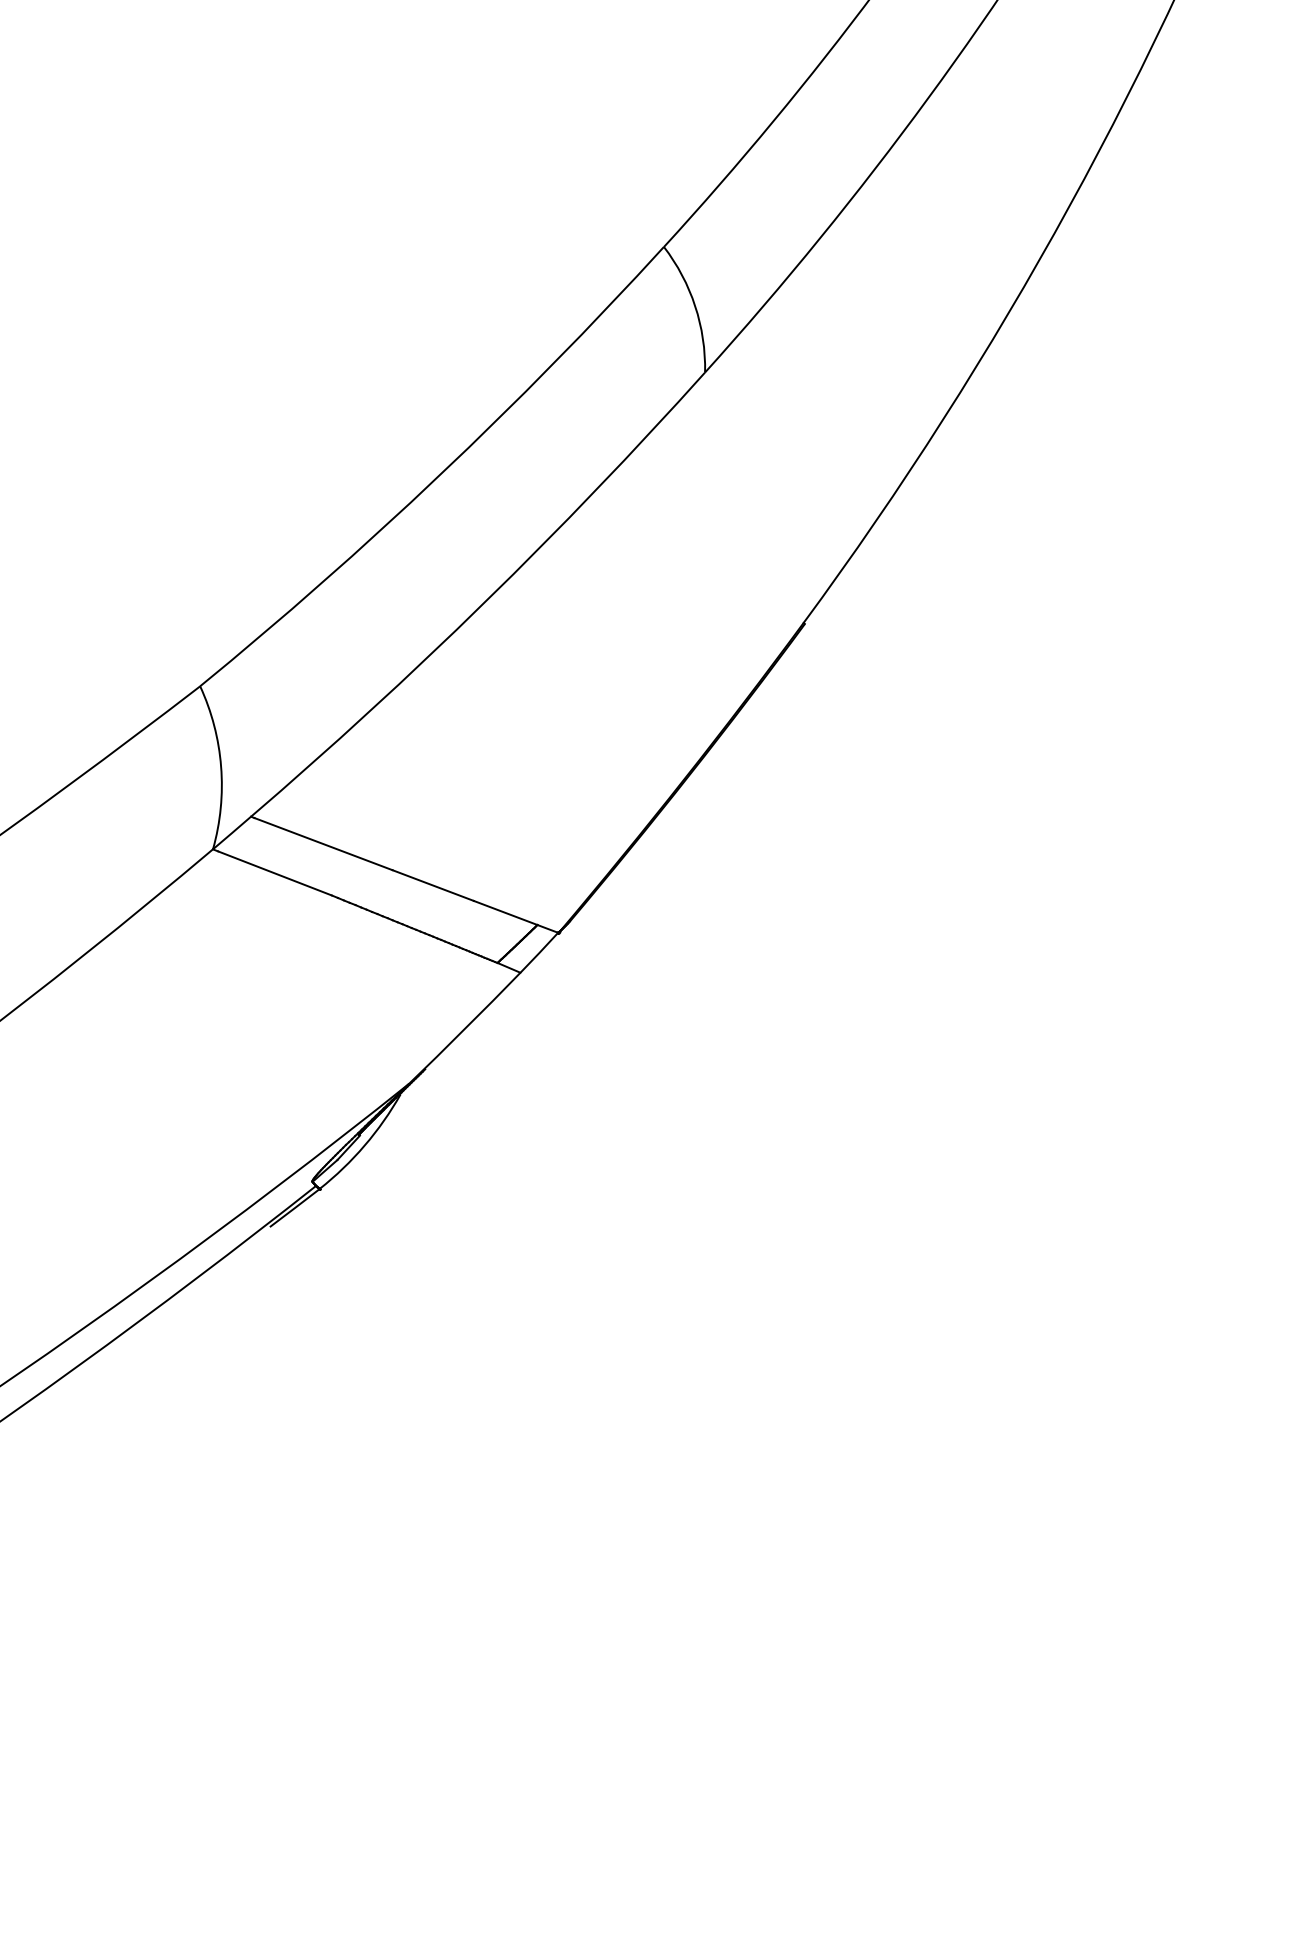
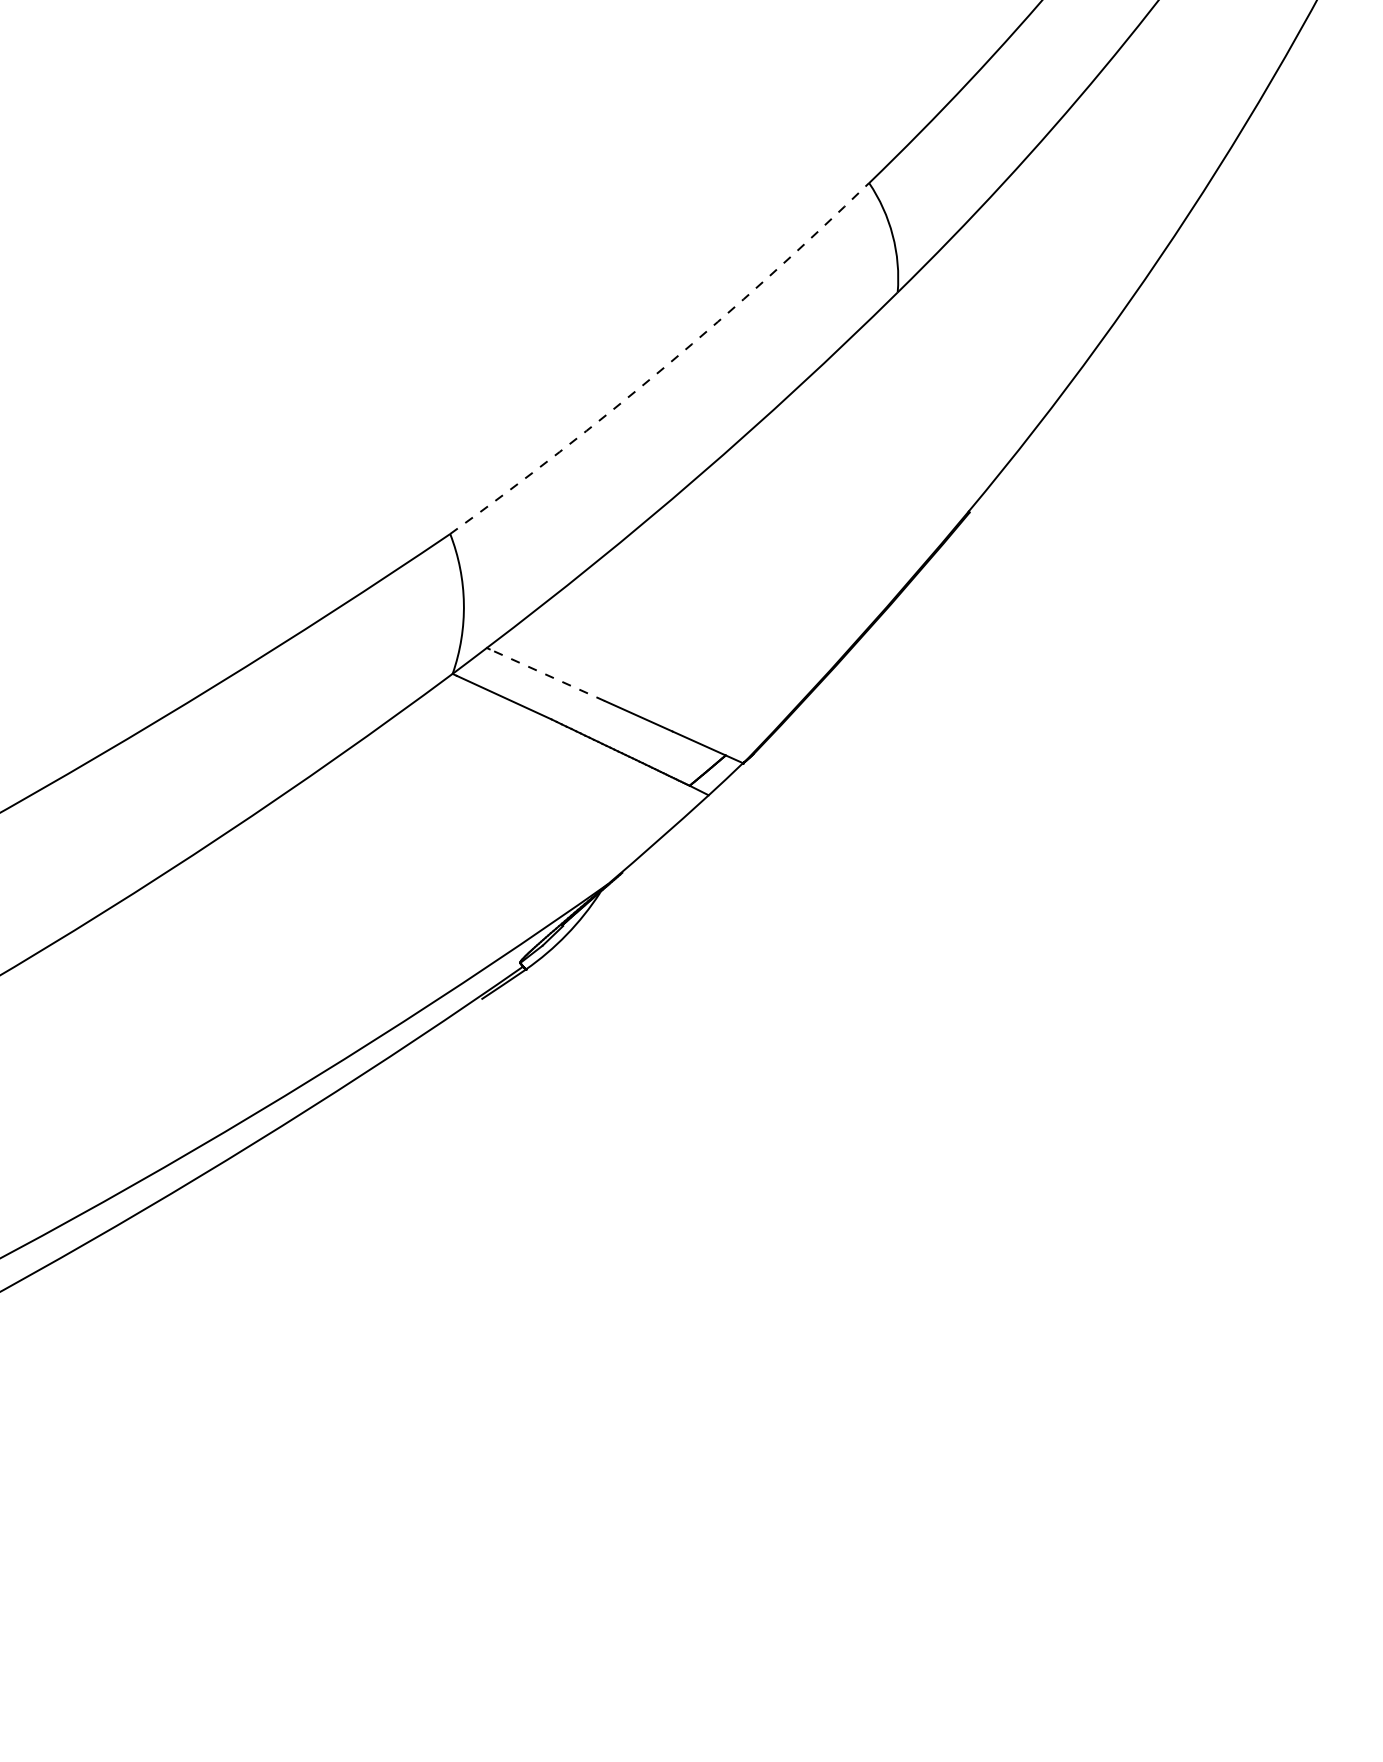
arc: (440, 475) -> (666, 366), solid -> dashed
line: (322, 844) -> (546, 675), solid -> dashed

